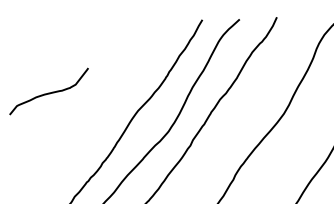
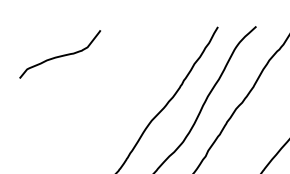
curve: (48, 92) -> (59, 55), moved

